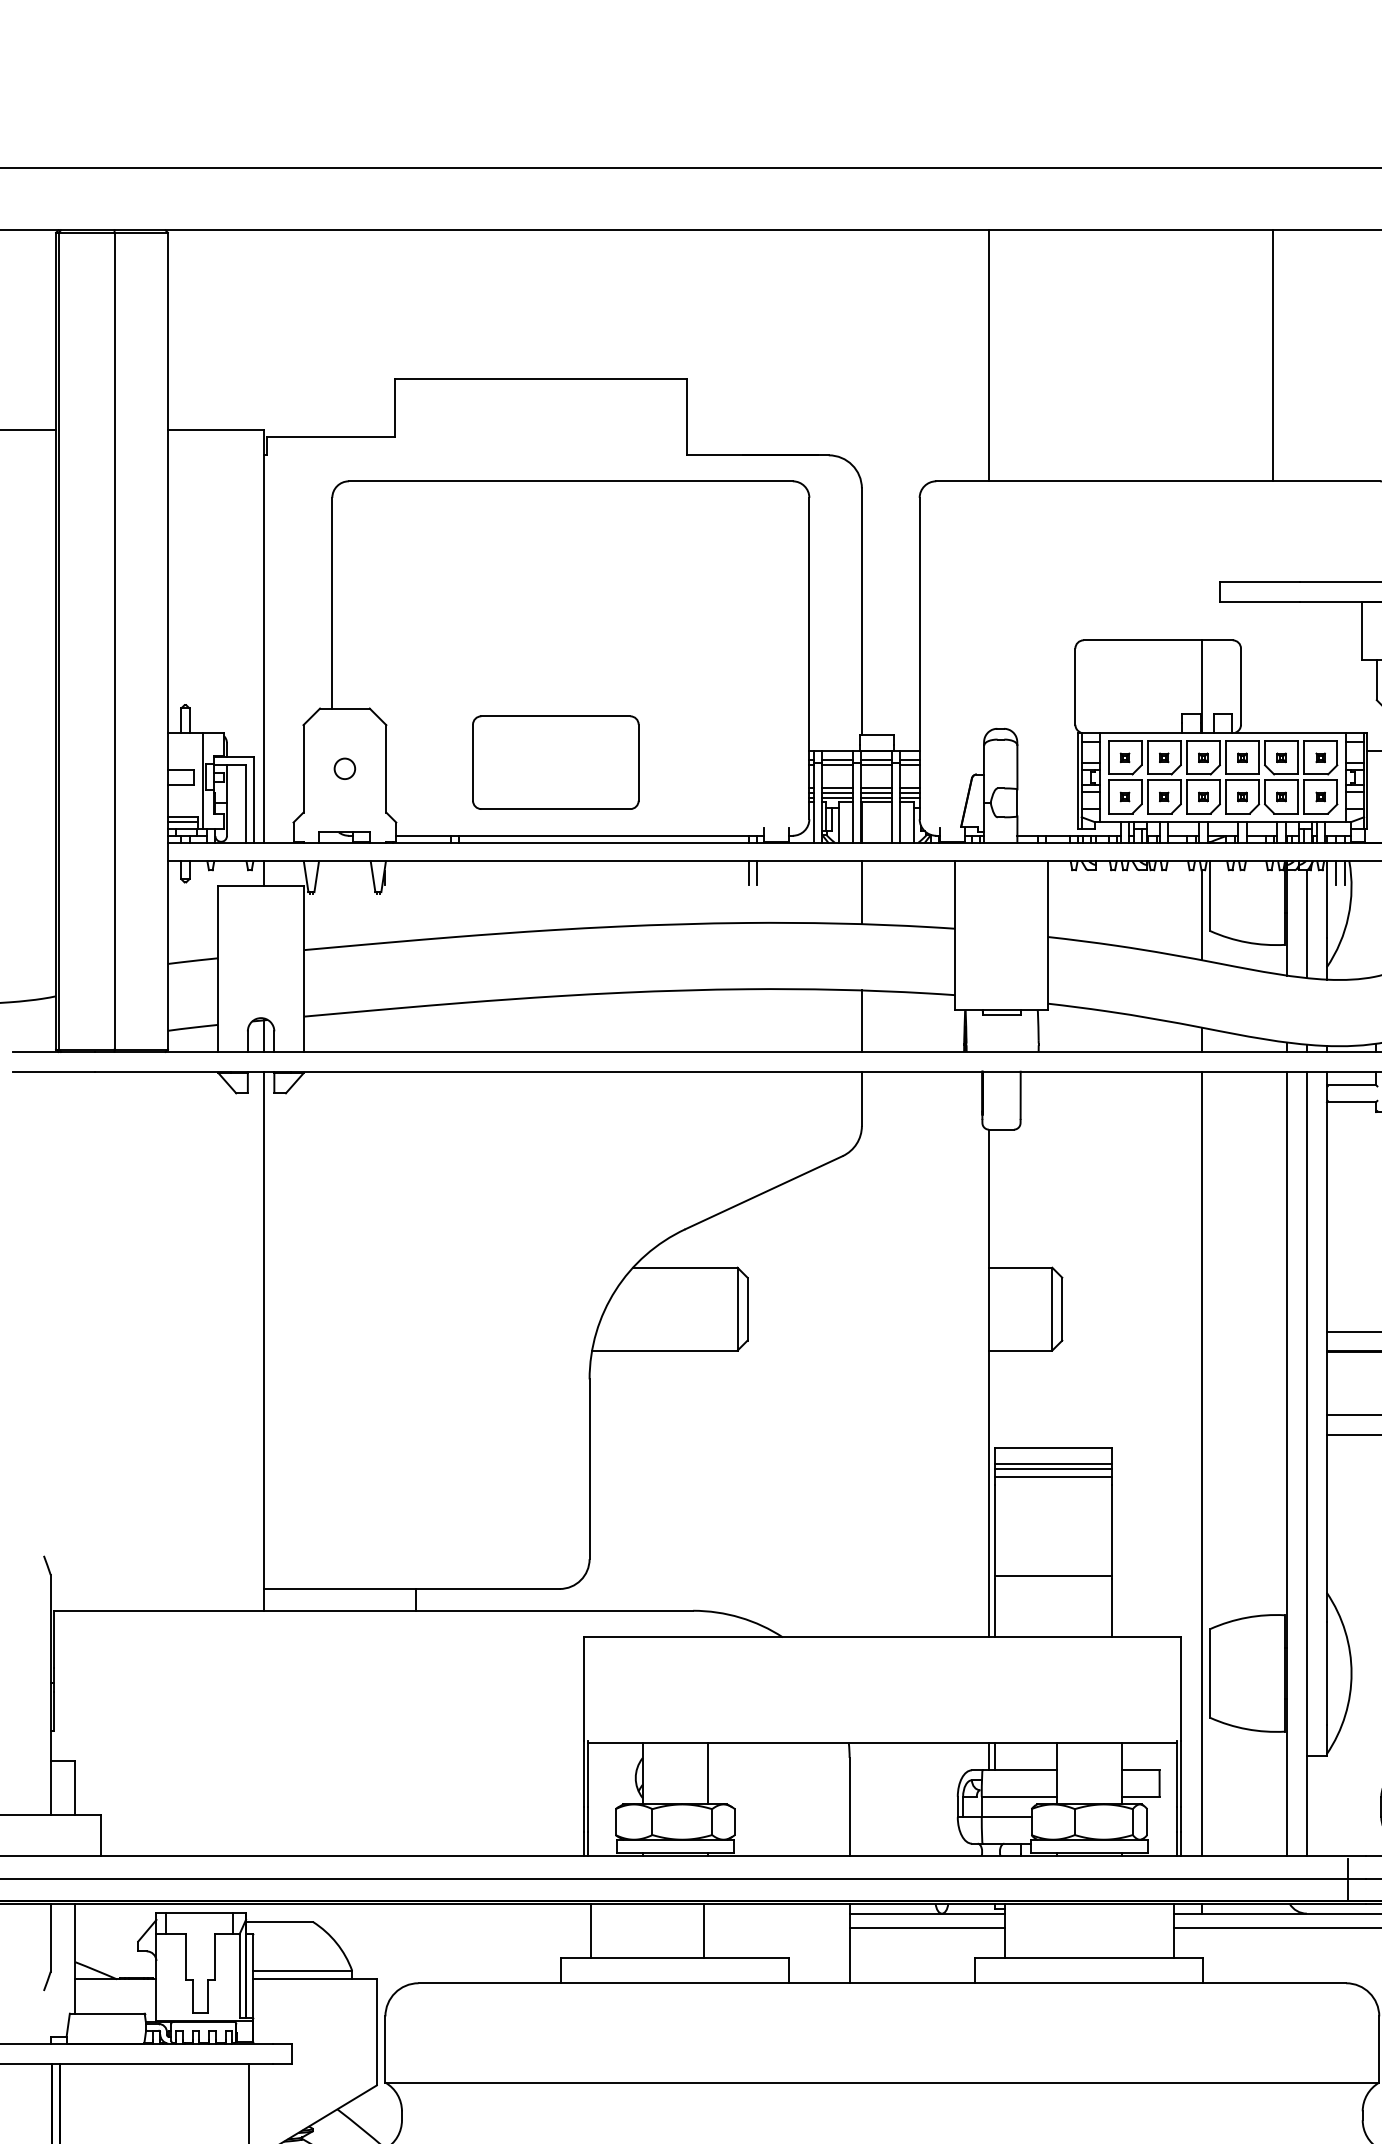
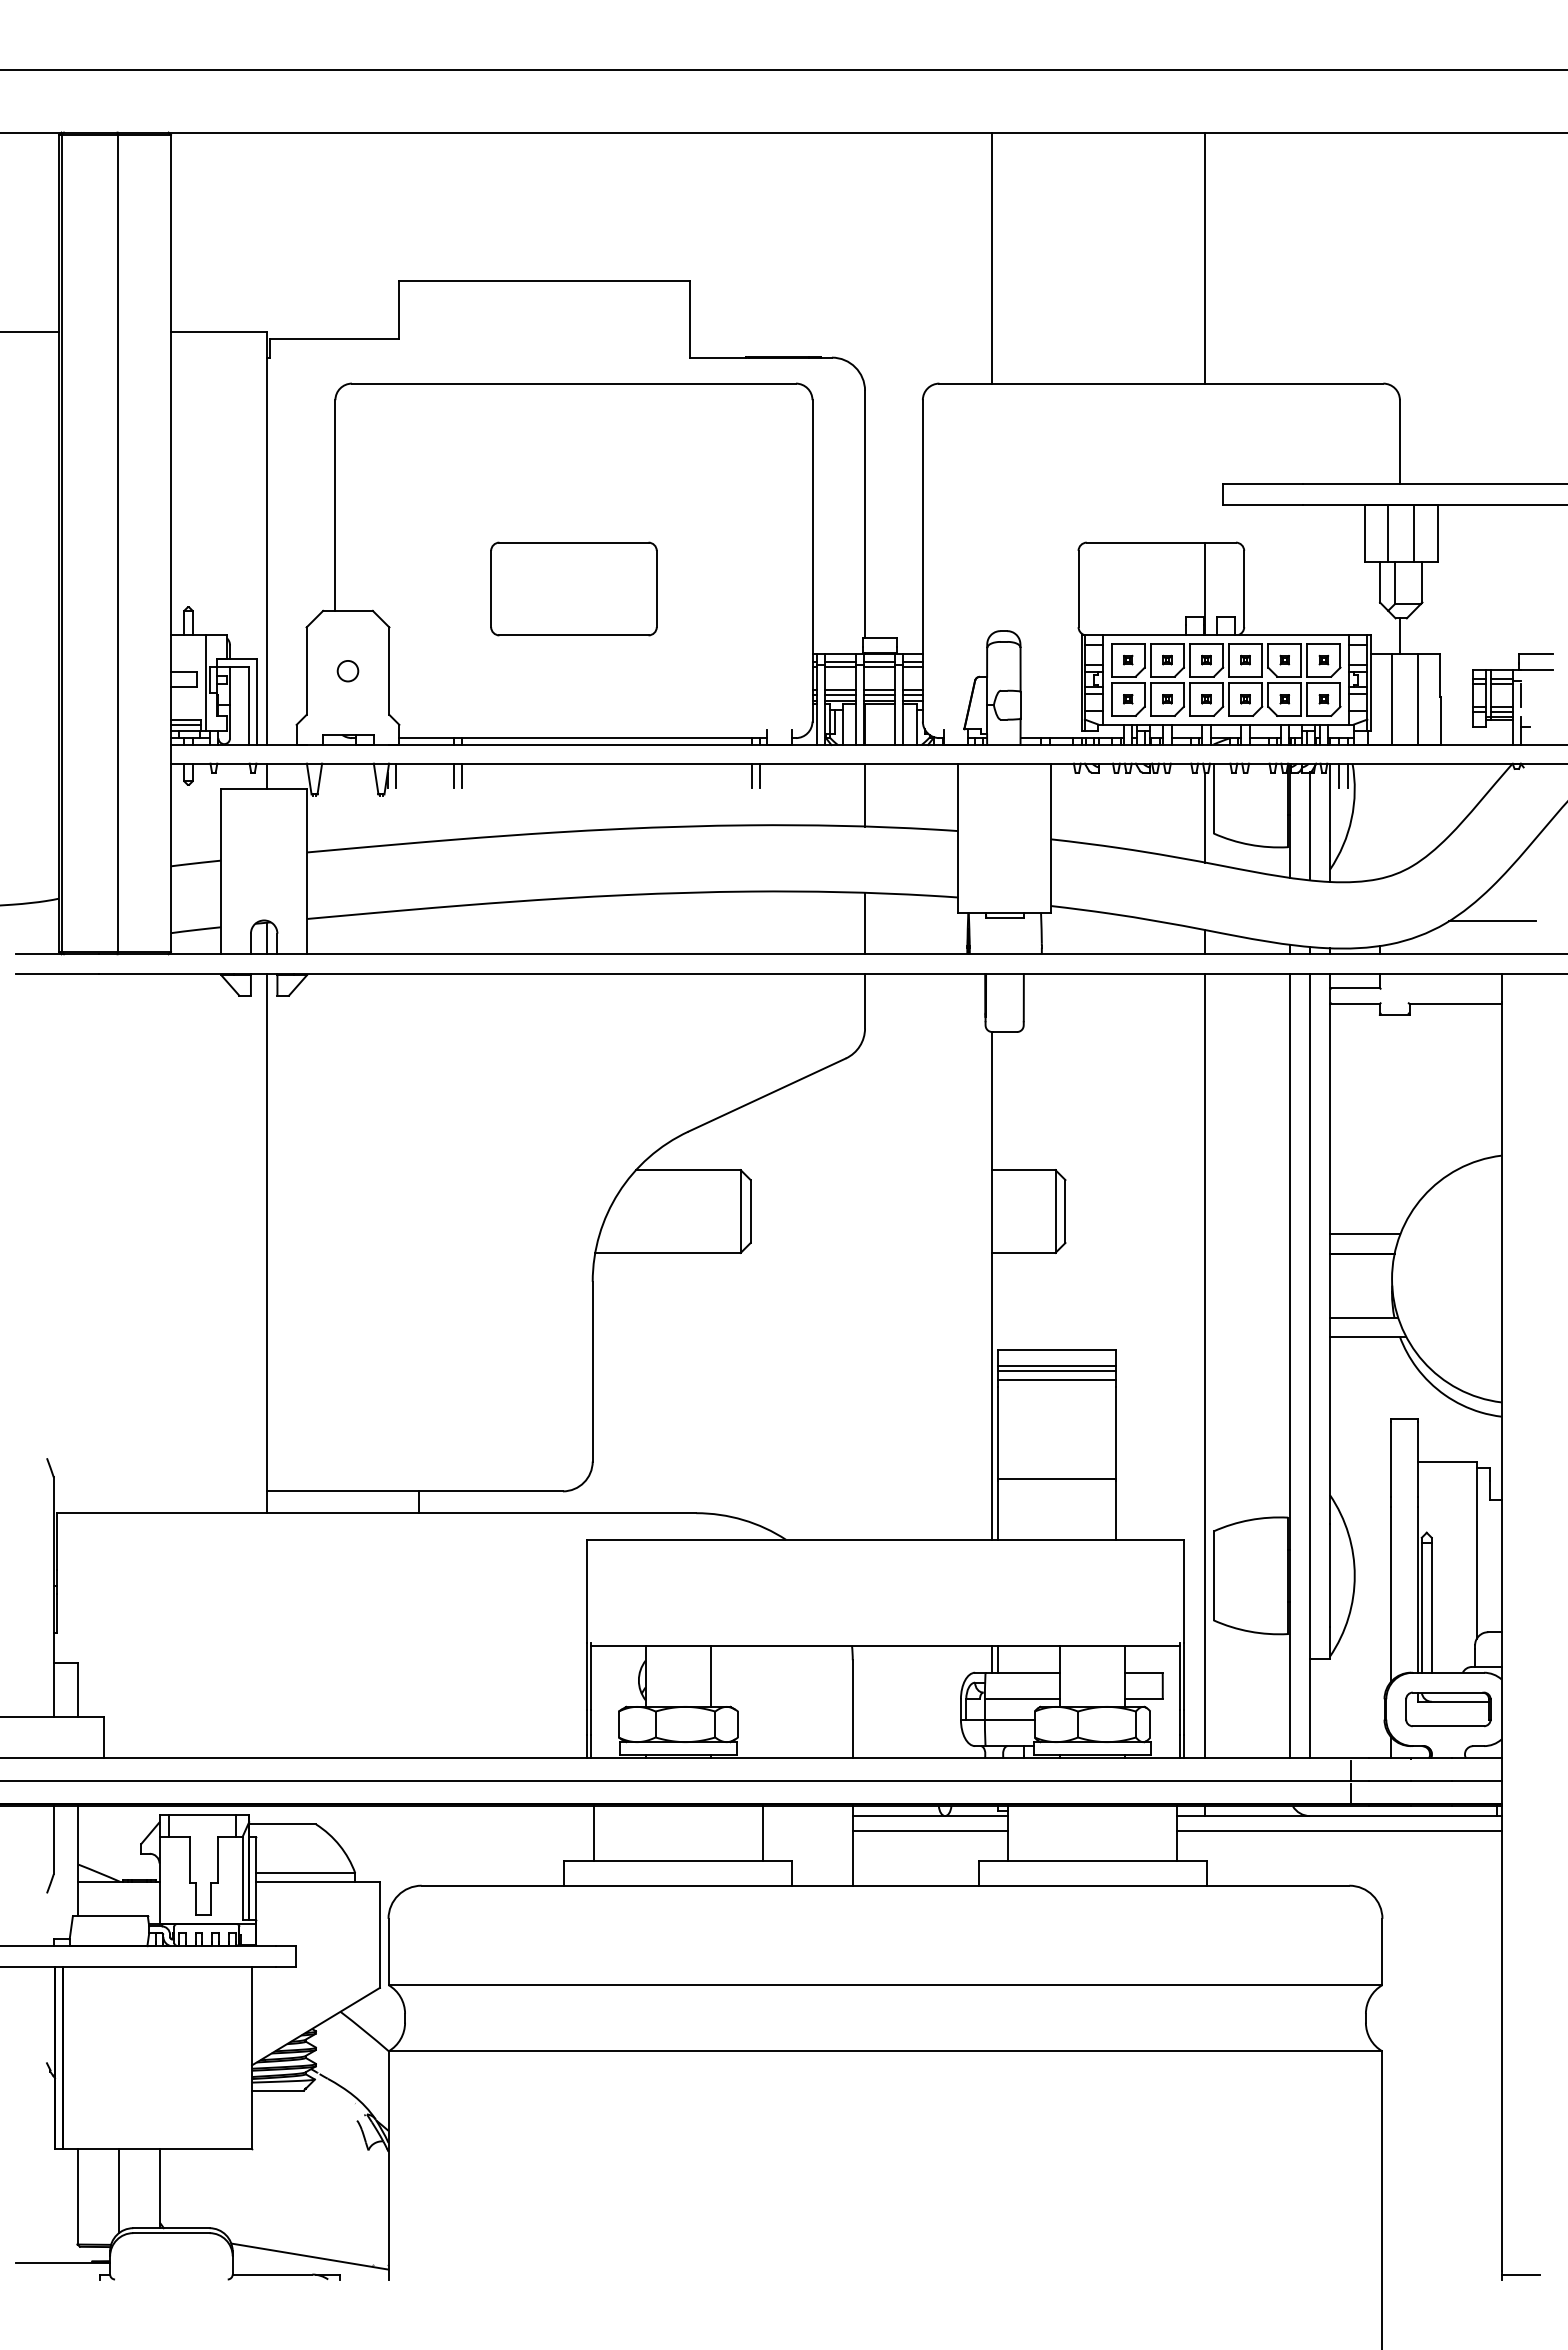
line: (1272, 355) -> (1204, 257), moved
part: (555, 762) -> (573, 588), moved
line: (392, 873) -> (395, 775), added
line: (450, 873) -> (453, 775), added
line: (459, 873) -> (462, 775), added
line: (704, 1931) -> (763, 1833), moved

